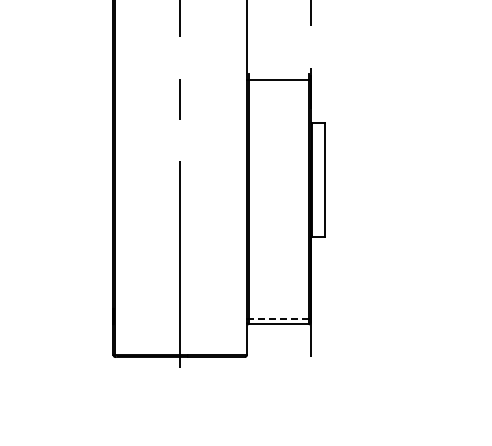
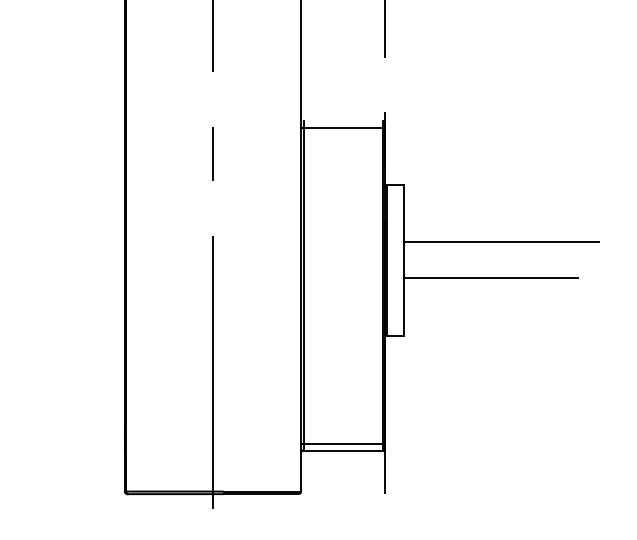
line: (398, 166) -> (500, 242), added
line: (390, 193) -> (490, 278), added
line: (278, 319) -> (342, 444), dashed -> solid

